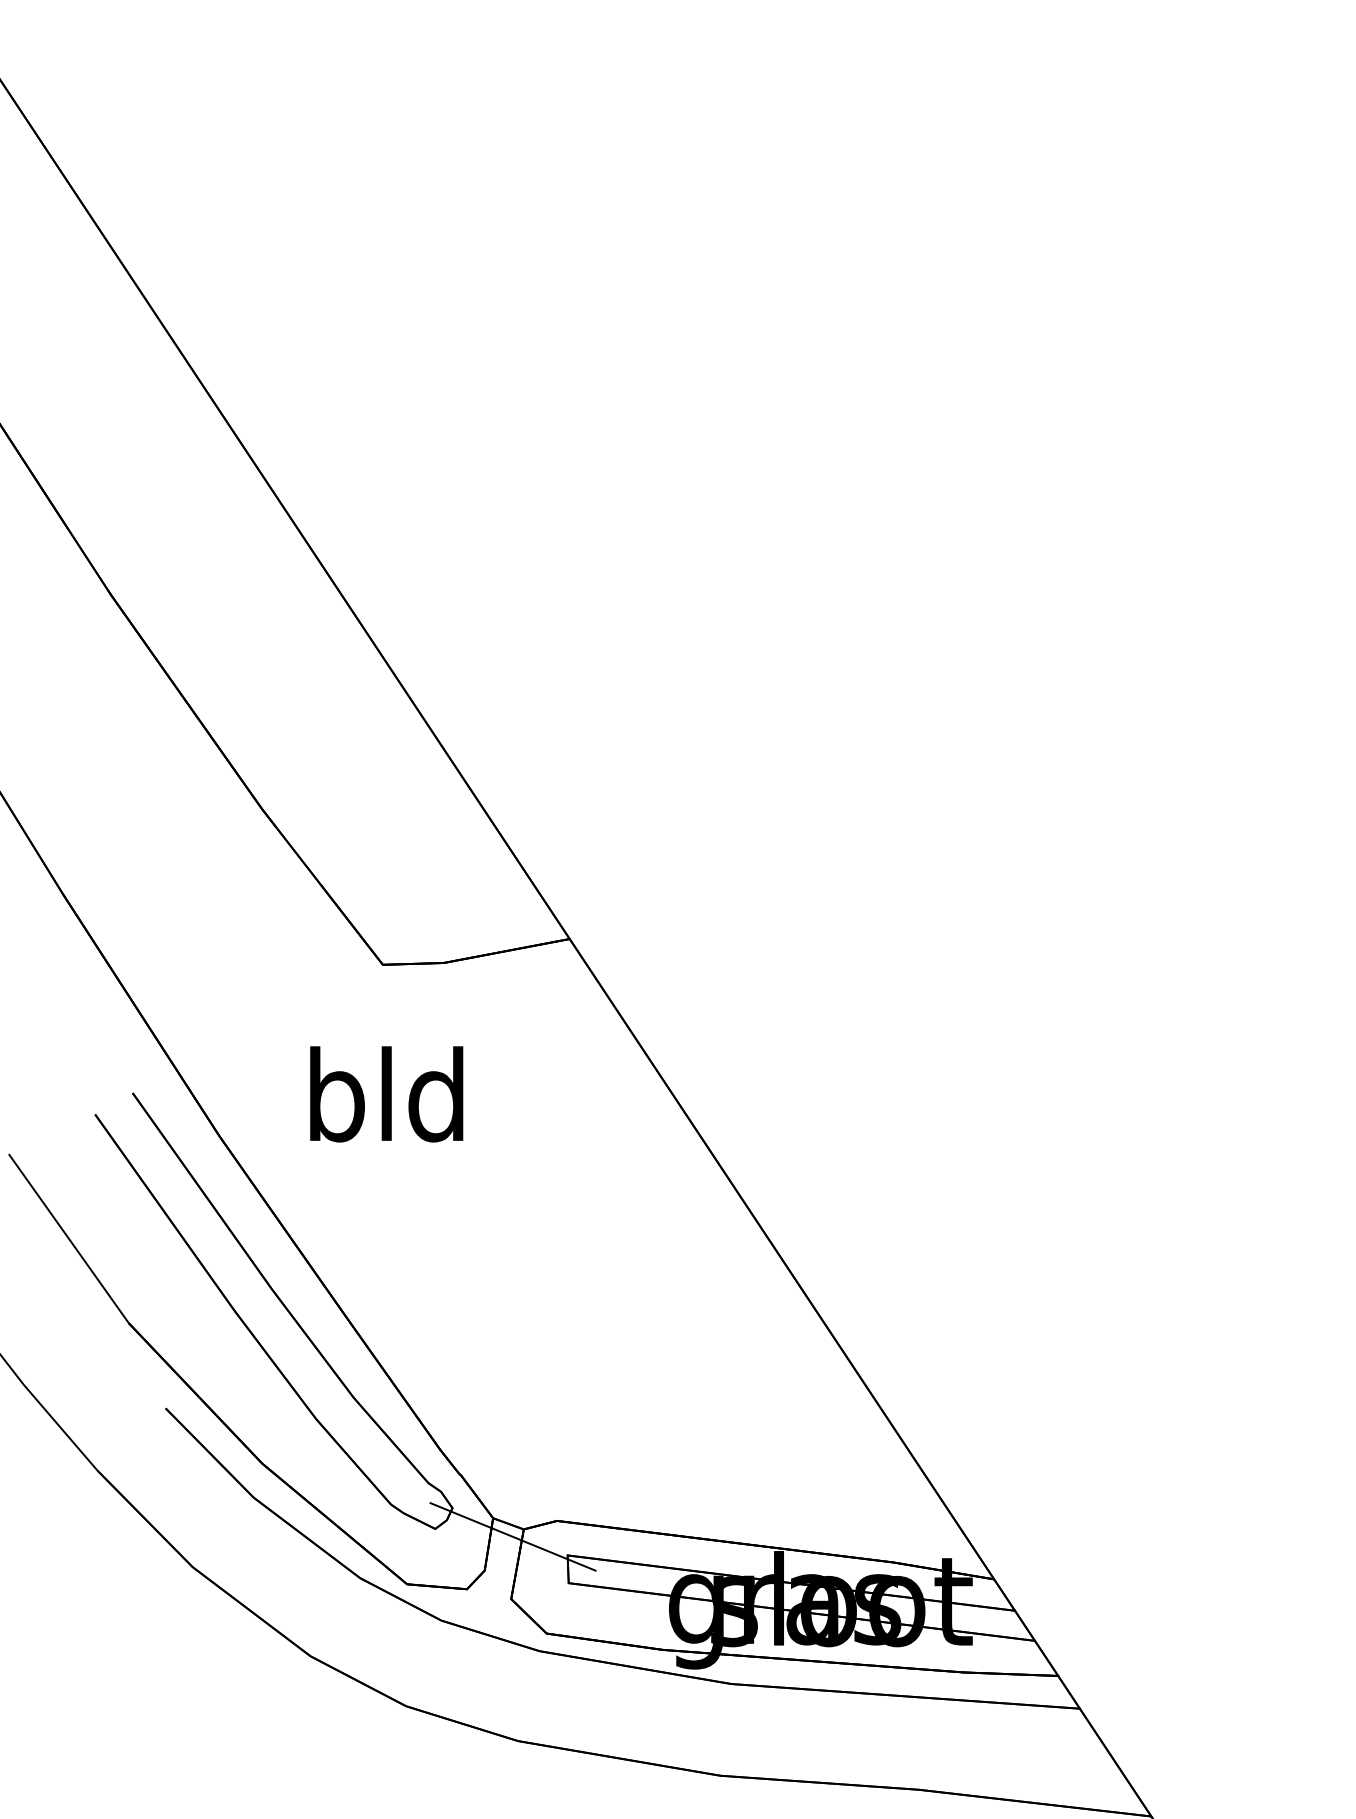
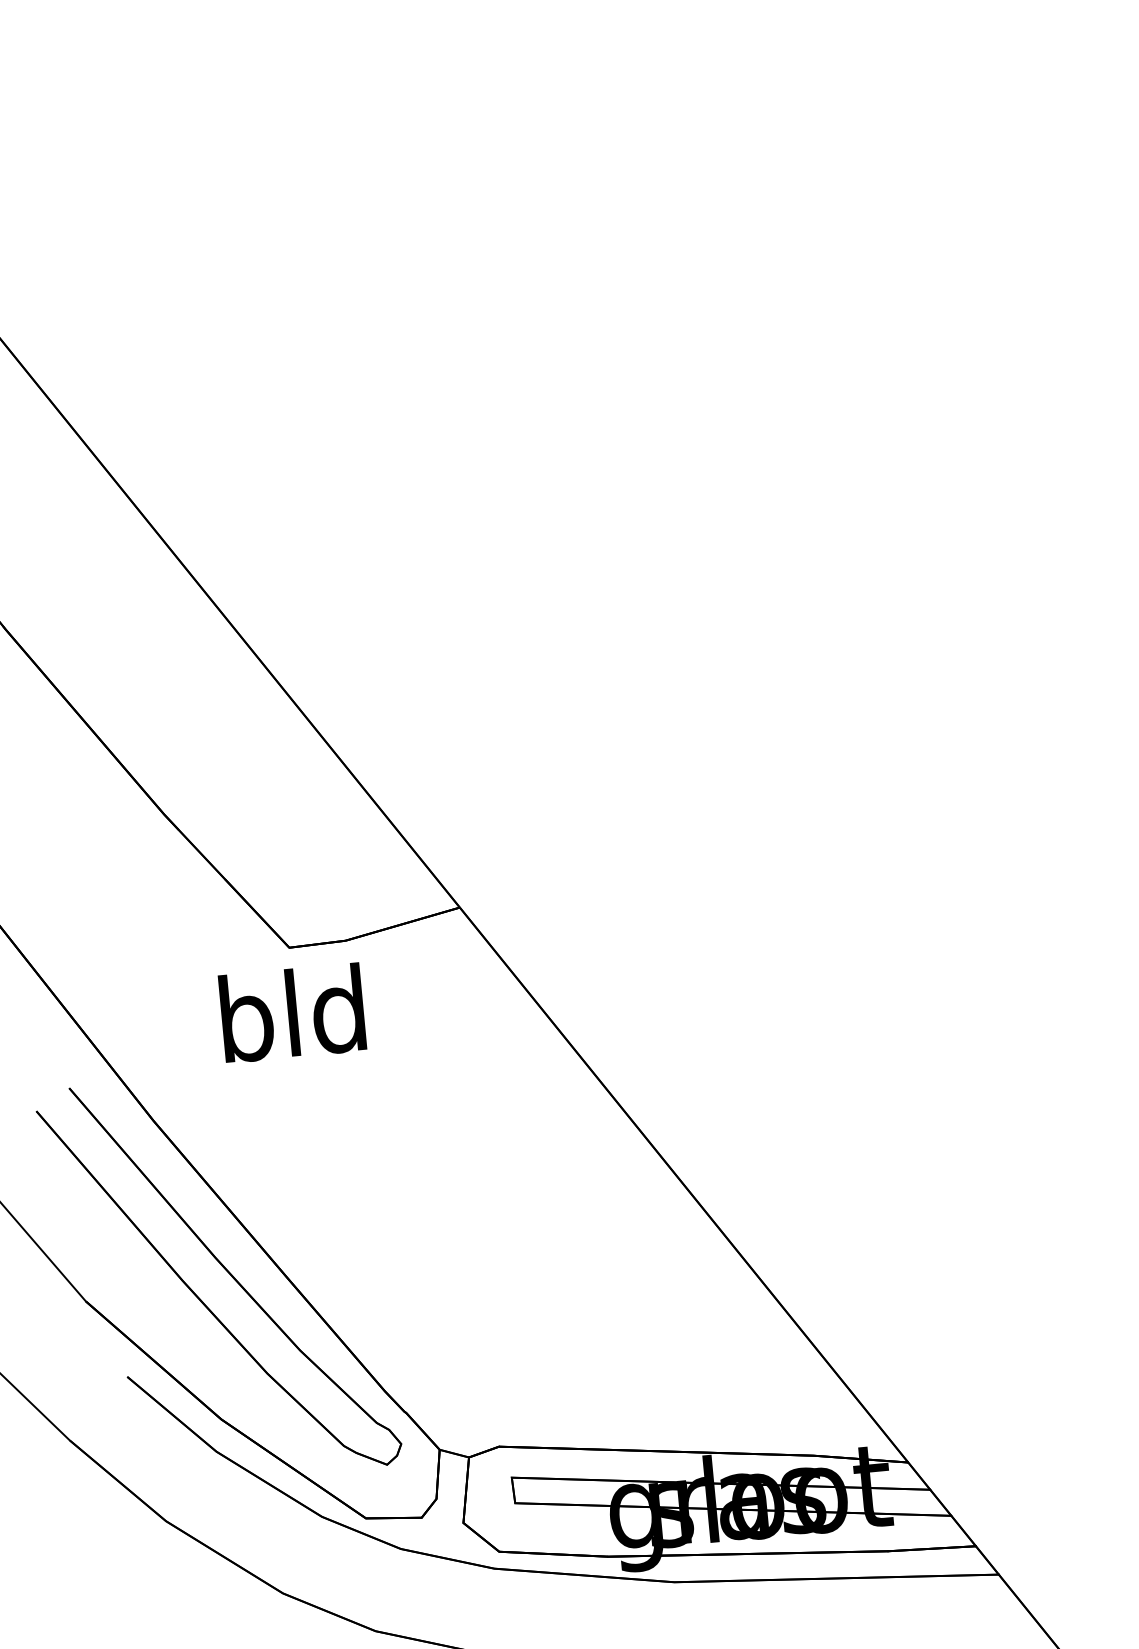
text: (386, 1094) -> (292, 1013), moved
line: (512, 1536) -> (459, 1464), removed

